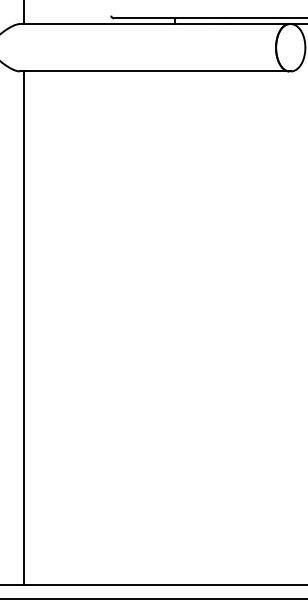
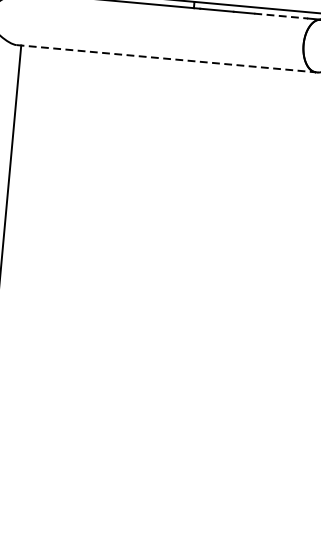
line: (254, 24) -> (281, 16), solid -> dashed
line: (154, 71) -> (166, 58), solid -> dashed

